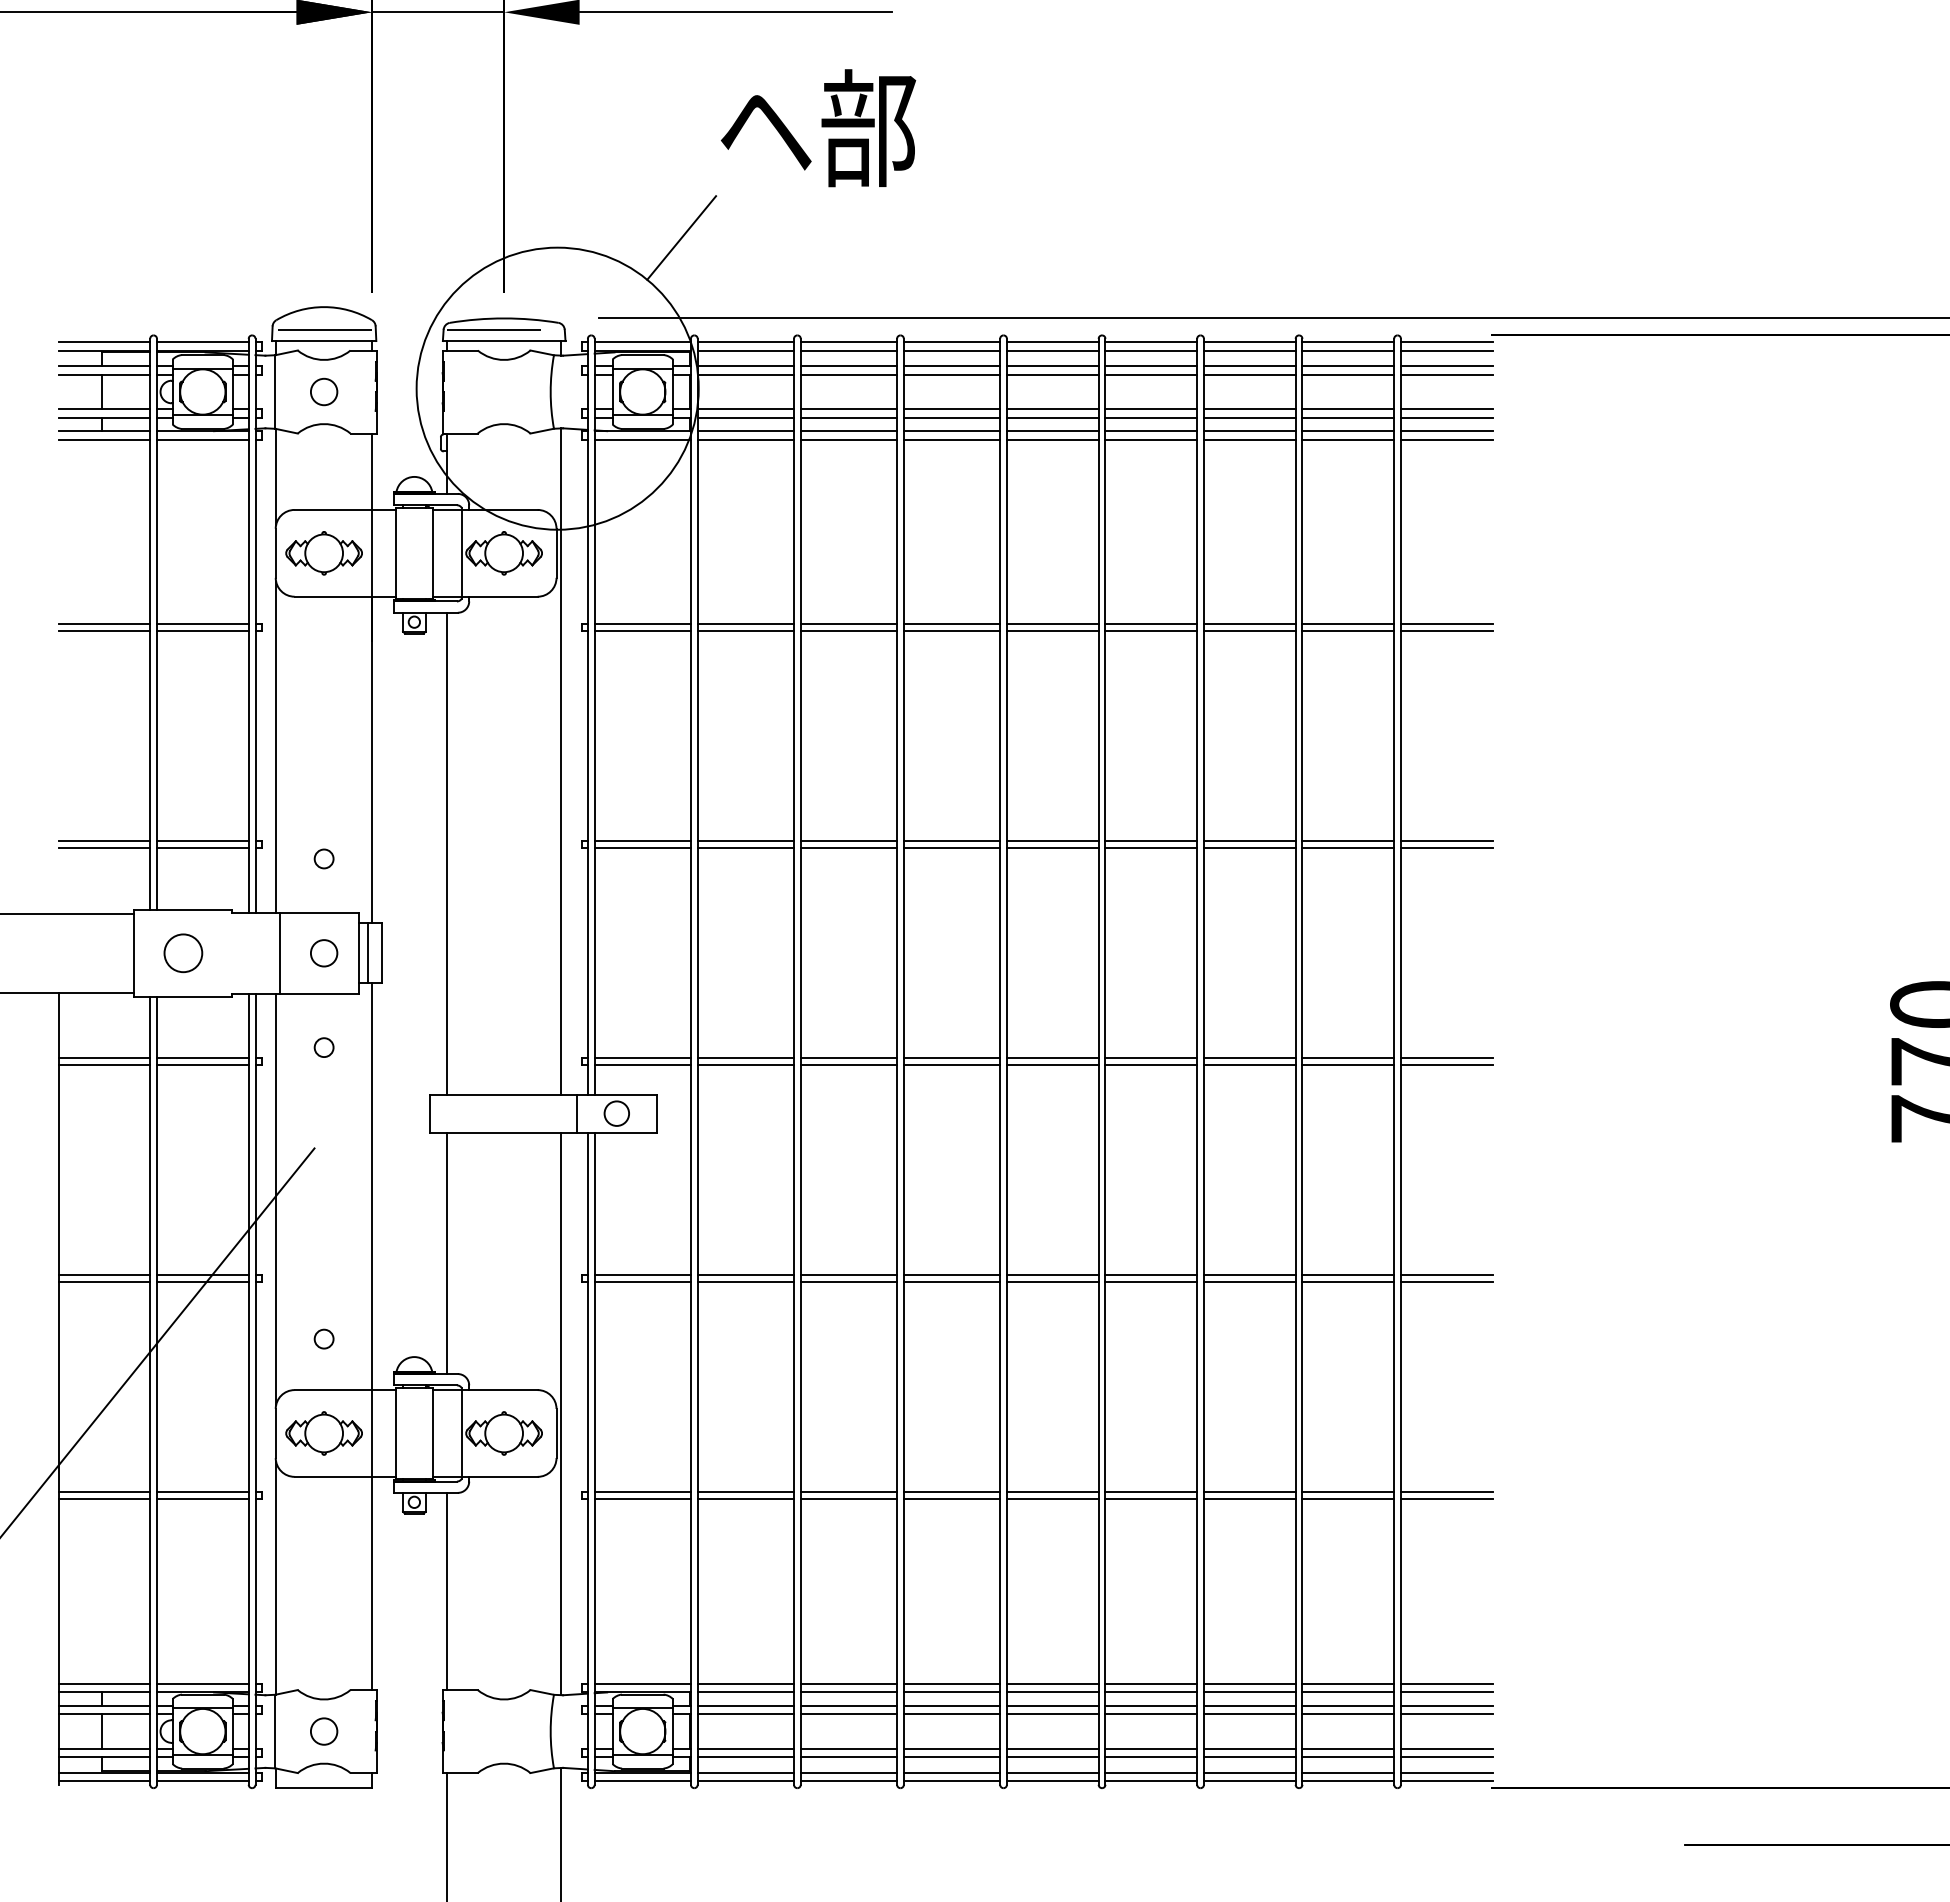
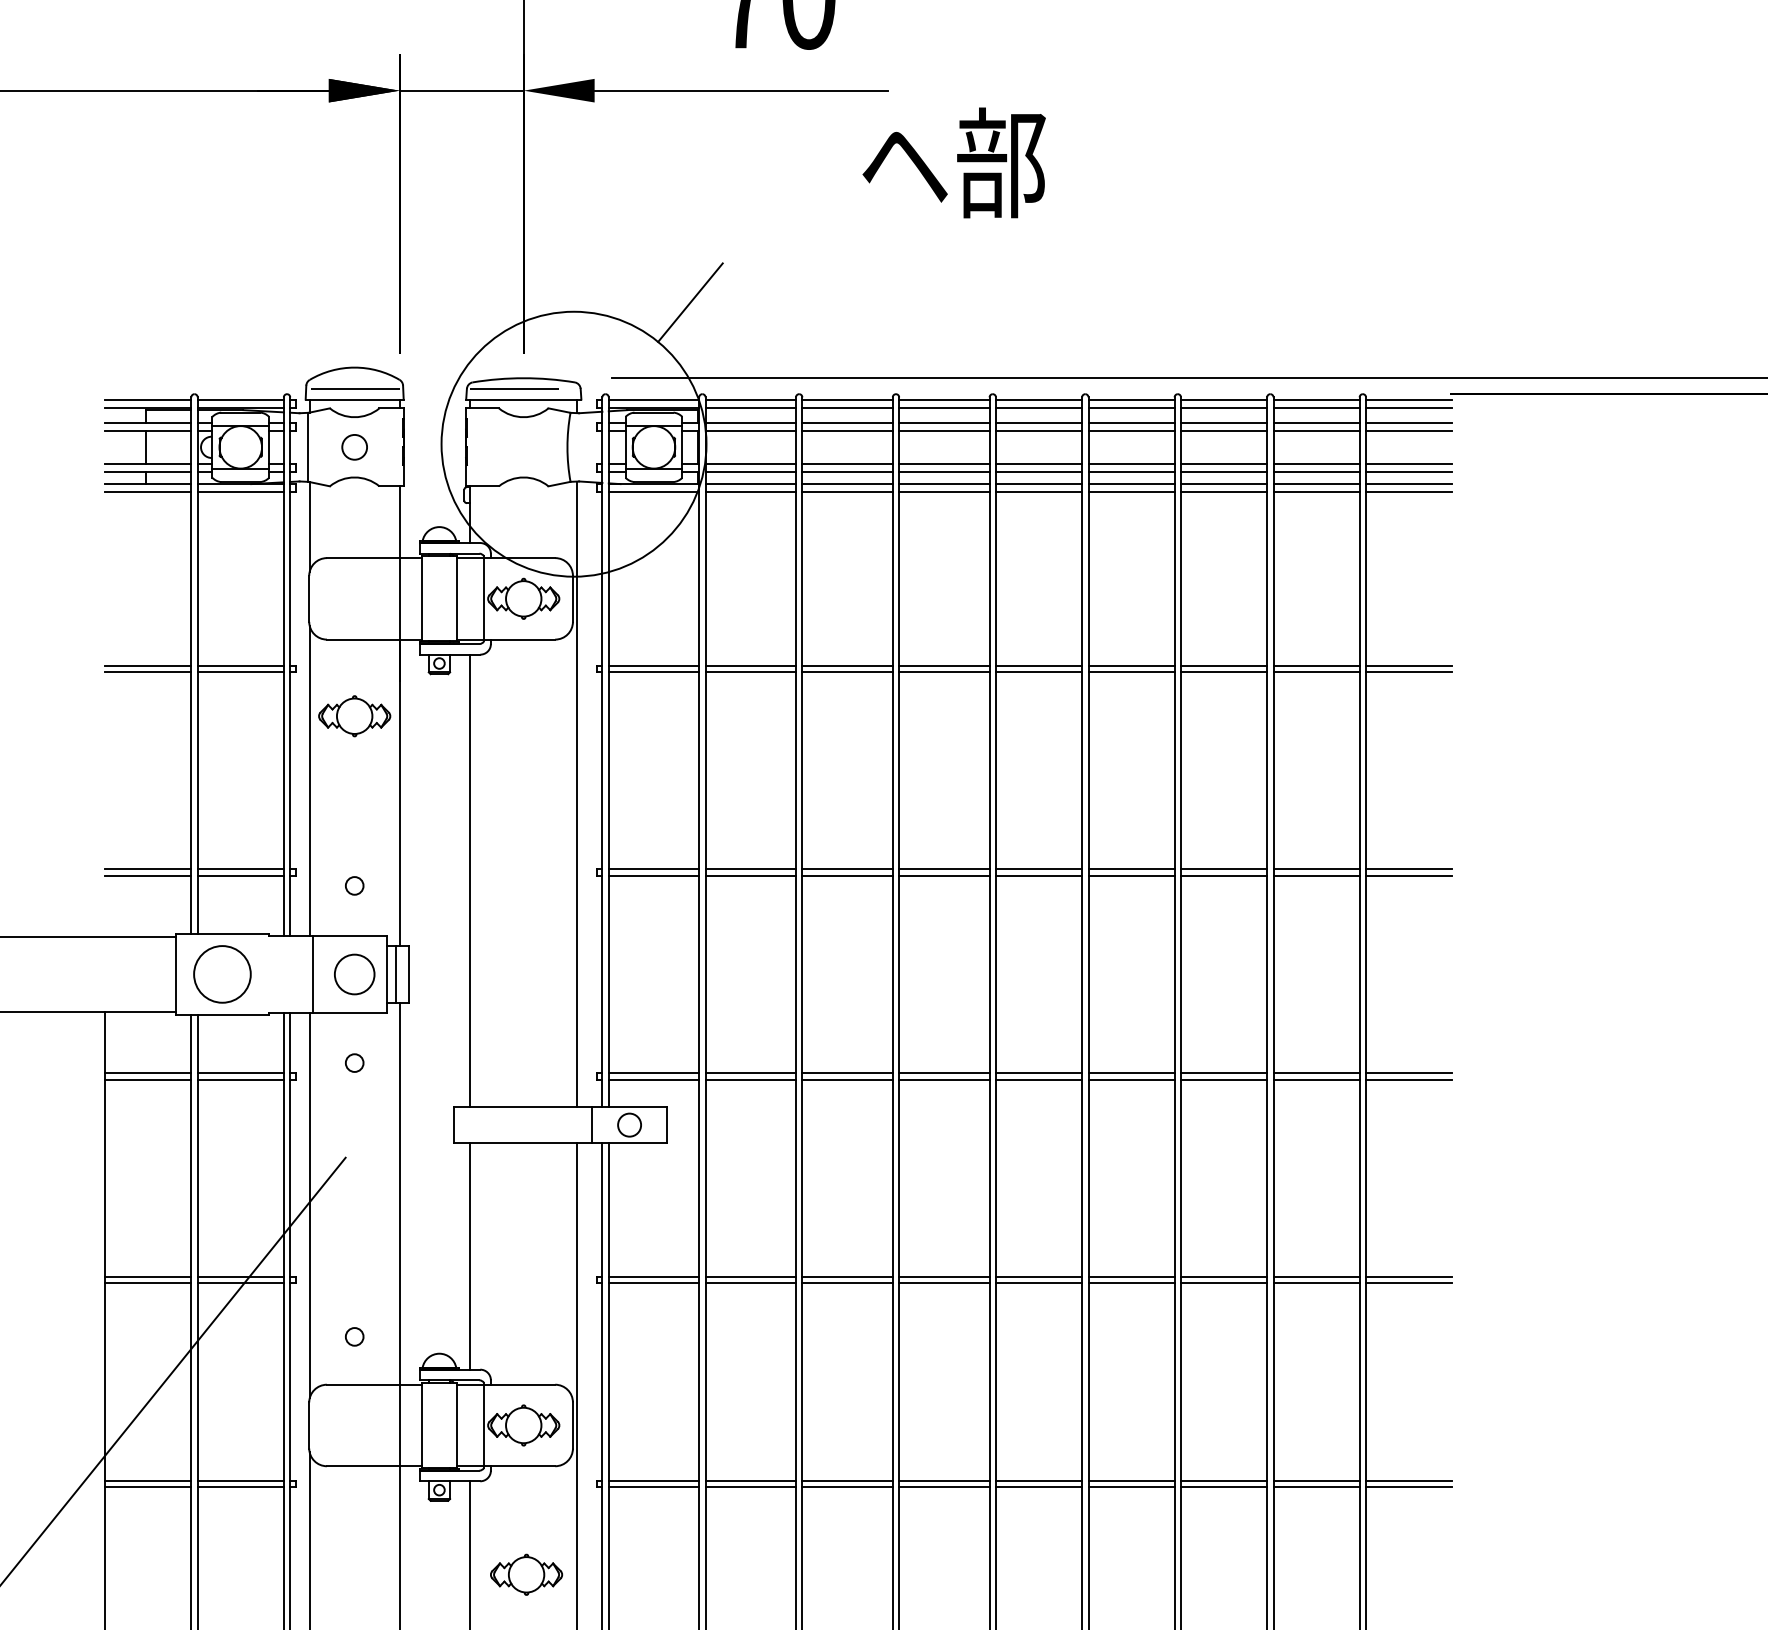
text: (818, 128) -> (954, 163), moved
part: (323, 553) -> (354, 716), moved
circle: (183, 953) -> (222, 974), size x1.6
circle: (323, 953) -> (354, 974), size x1.6
part: (323, 1433) -> (525, 1574), moved

